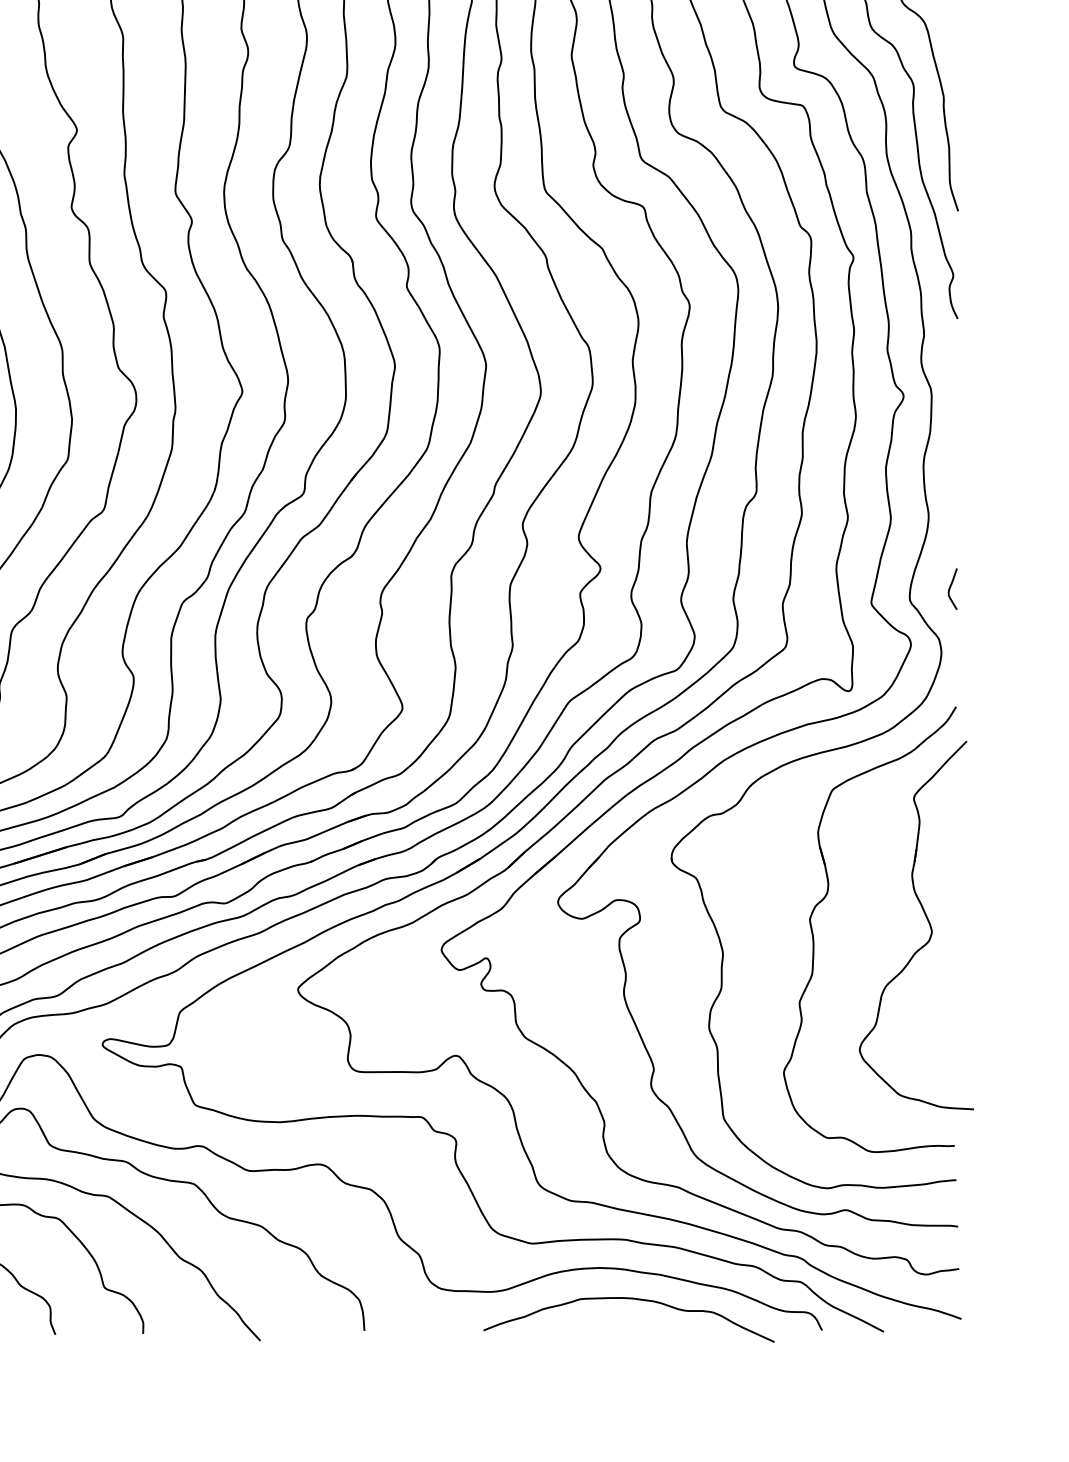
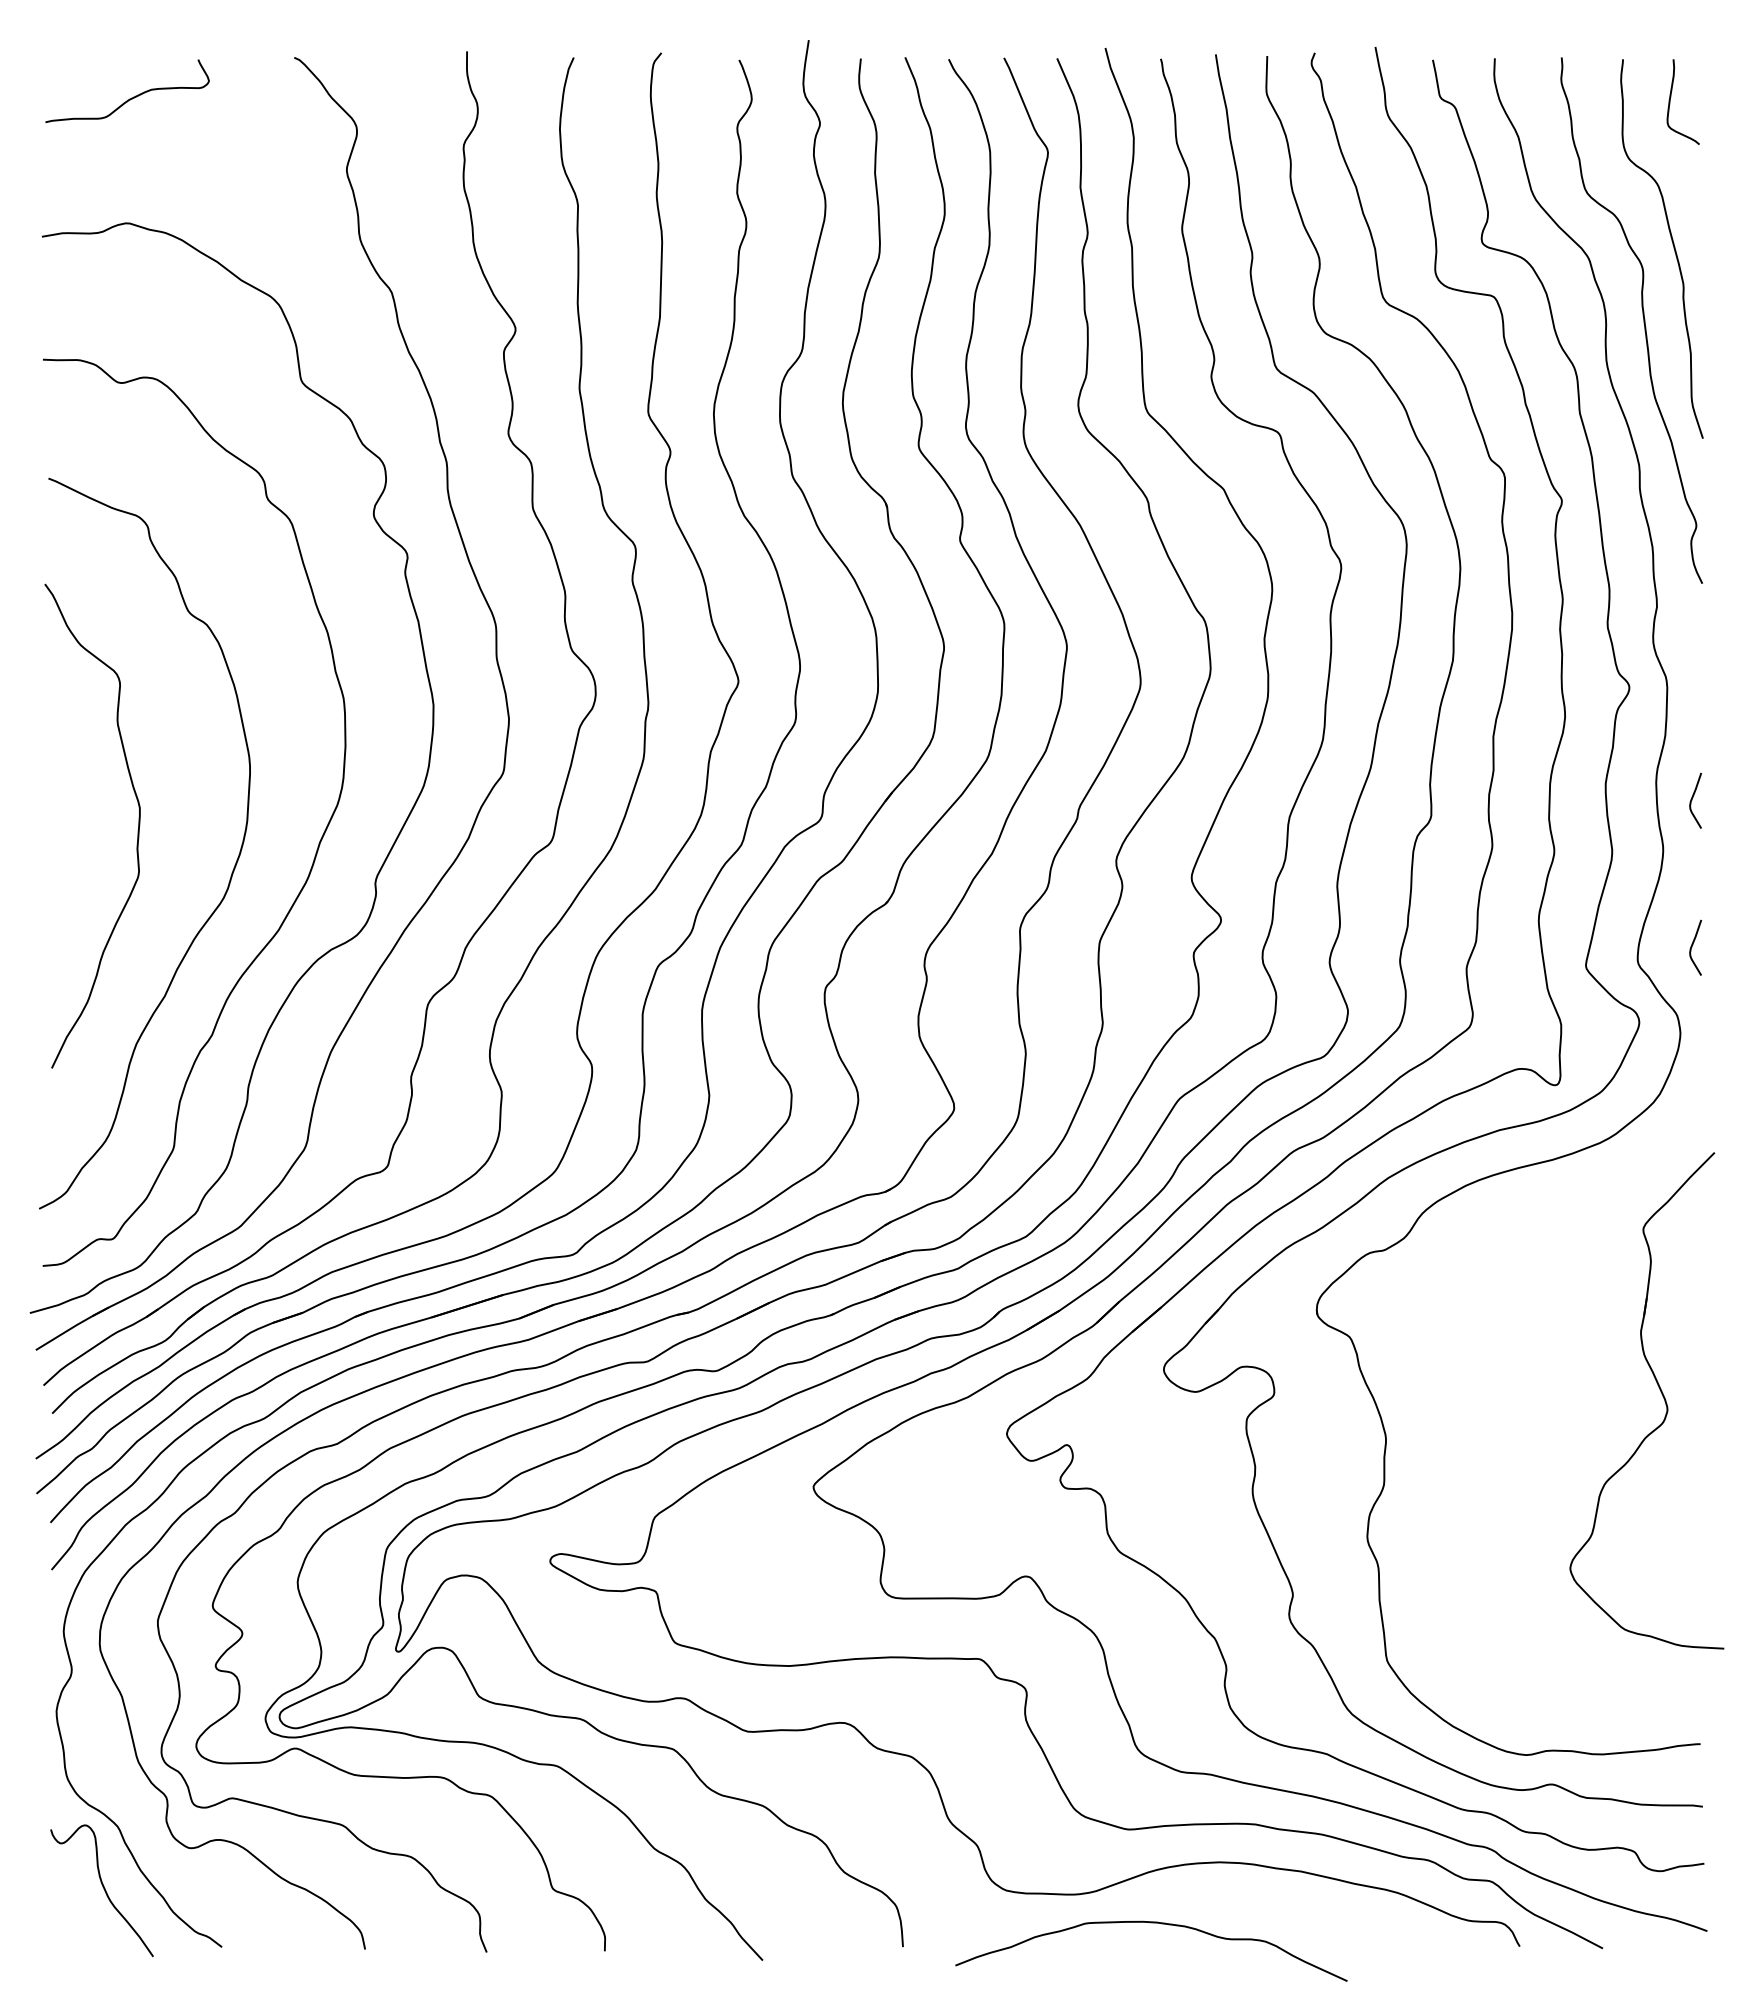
curve: (950, 479) -> (1692, 800), added
part: (825, 897) -> (1524, 1363), removed
curve: (629, 1299) -> (1151, 1923), moved

